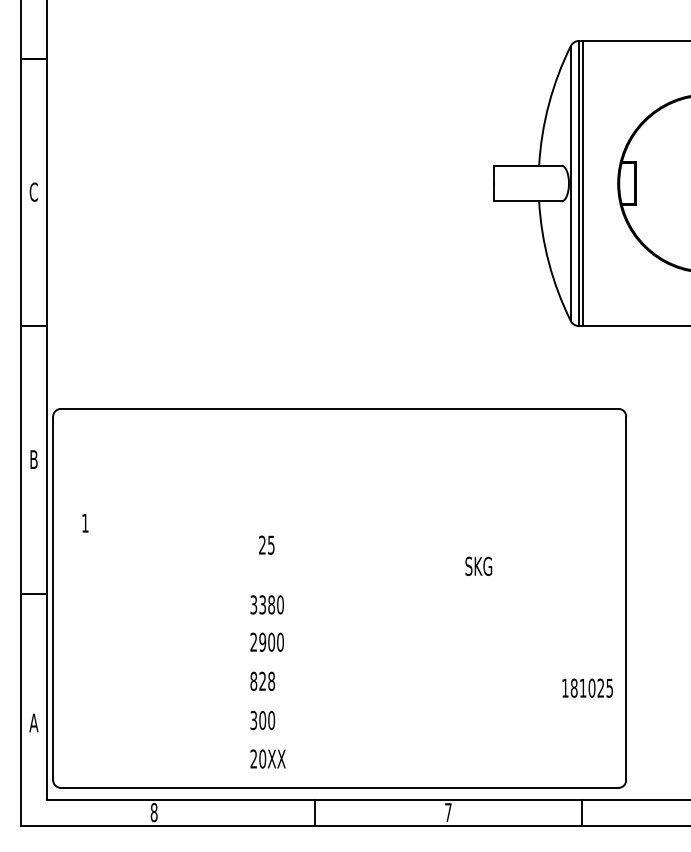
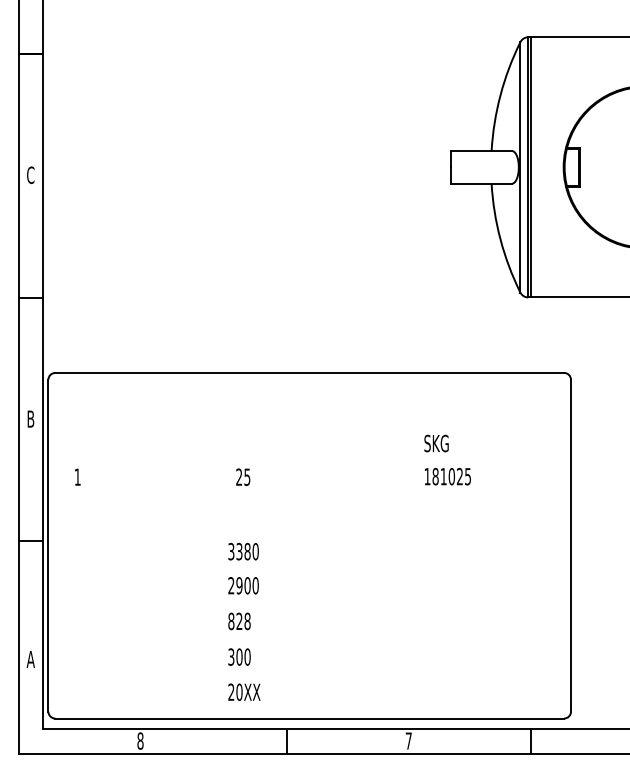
text: (267, 544) -> (243, 476), moved
text: (478, 566) -> (436, 443), moved
text: (587, 688) -> (447, 476), moved

